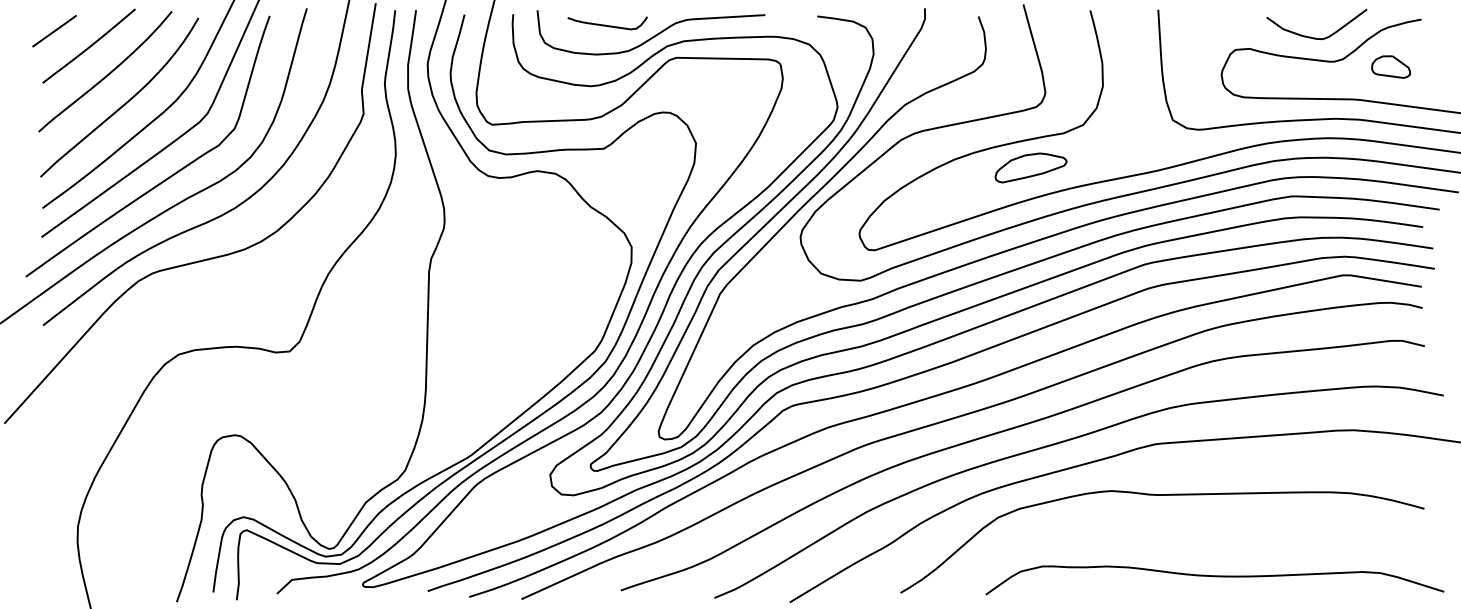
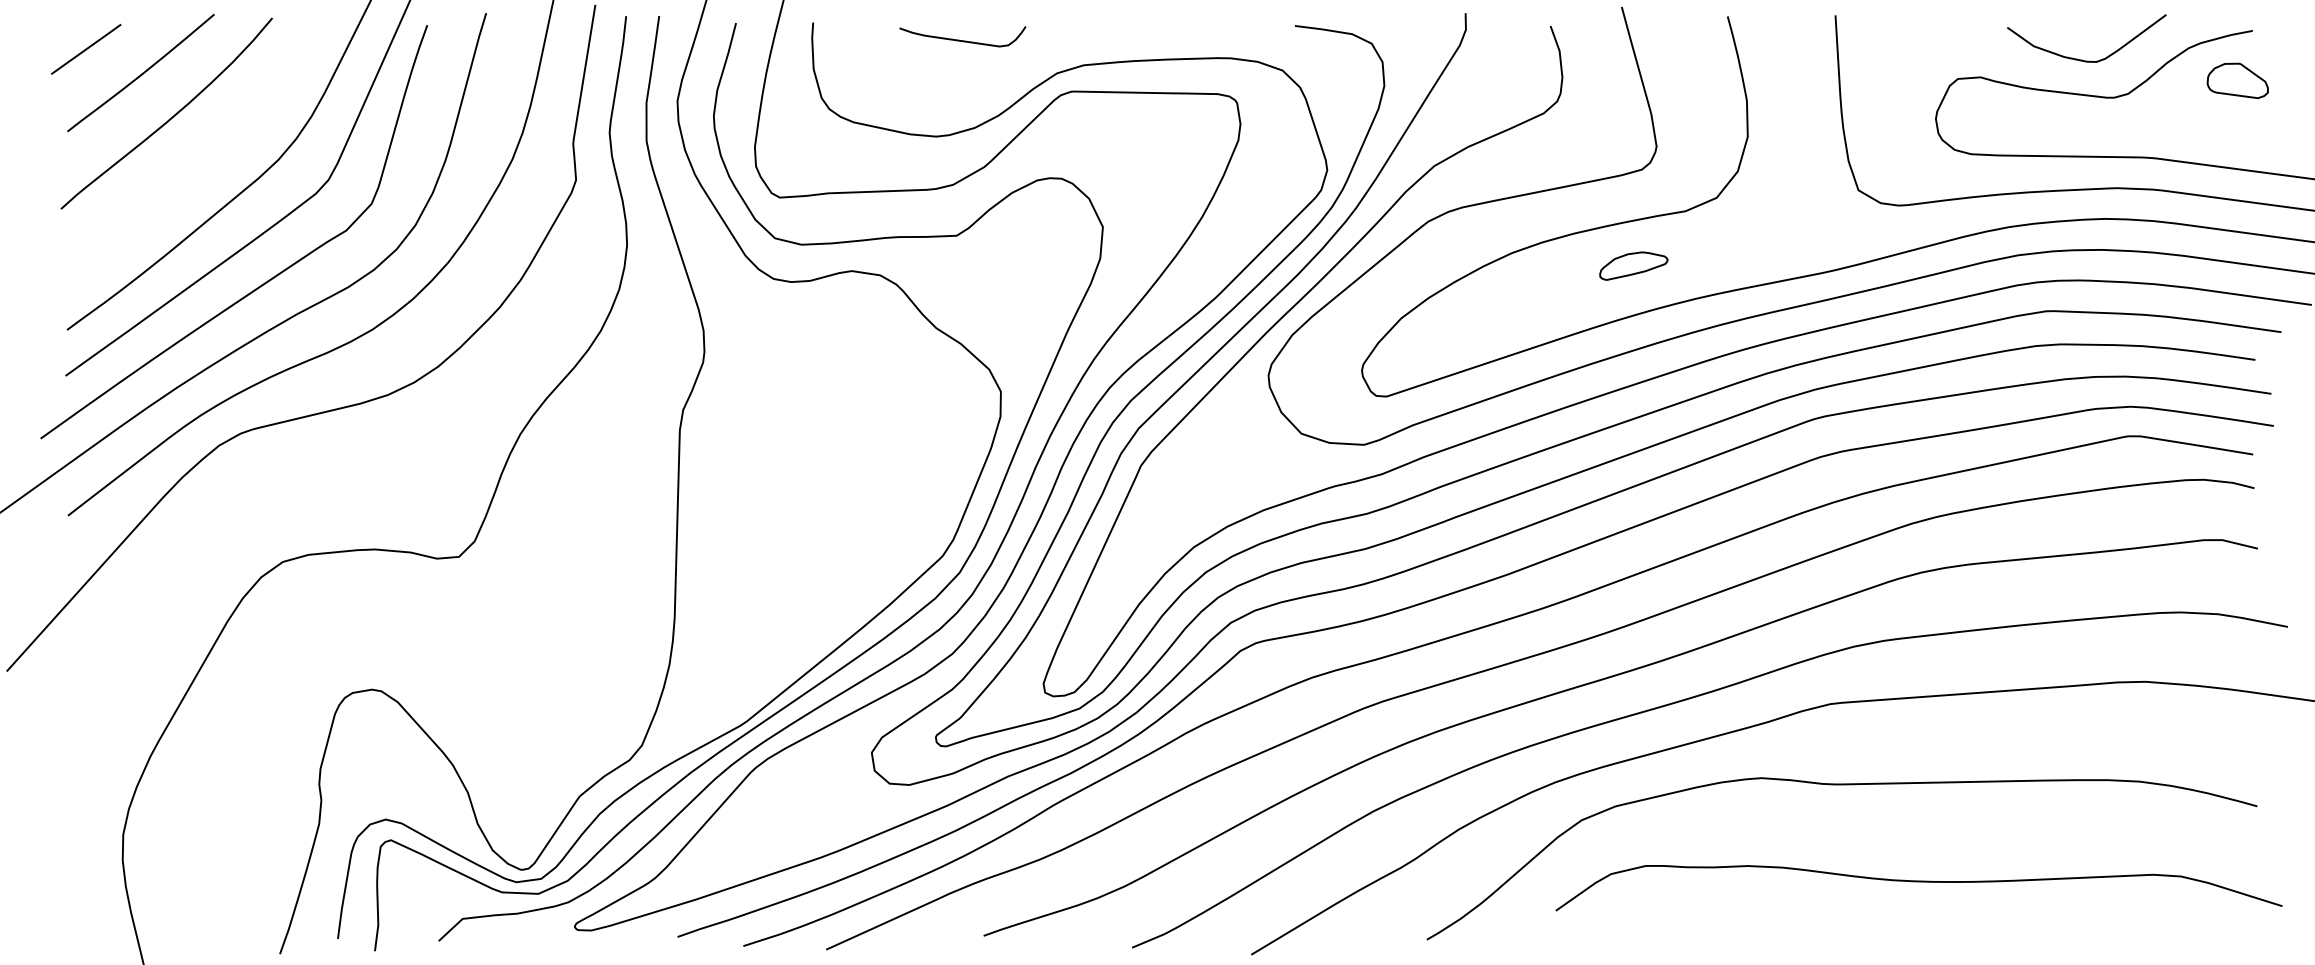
curve: (652, 36) -> (1033, 57), removed
part: (1390, 66) -> (2236, 79), moved
curve: (125, 102) -> (198, 162), removed
part: (1030, 167) -> (1632, 265), size x0.6
curve: (1214, 577) -> (1918, 883), moved

